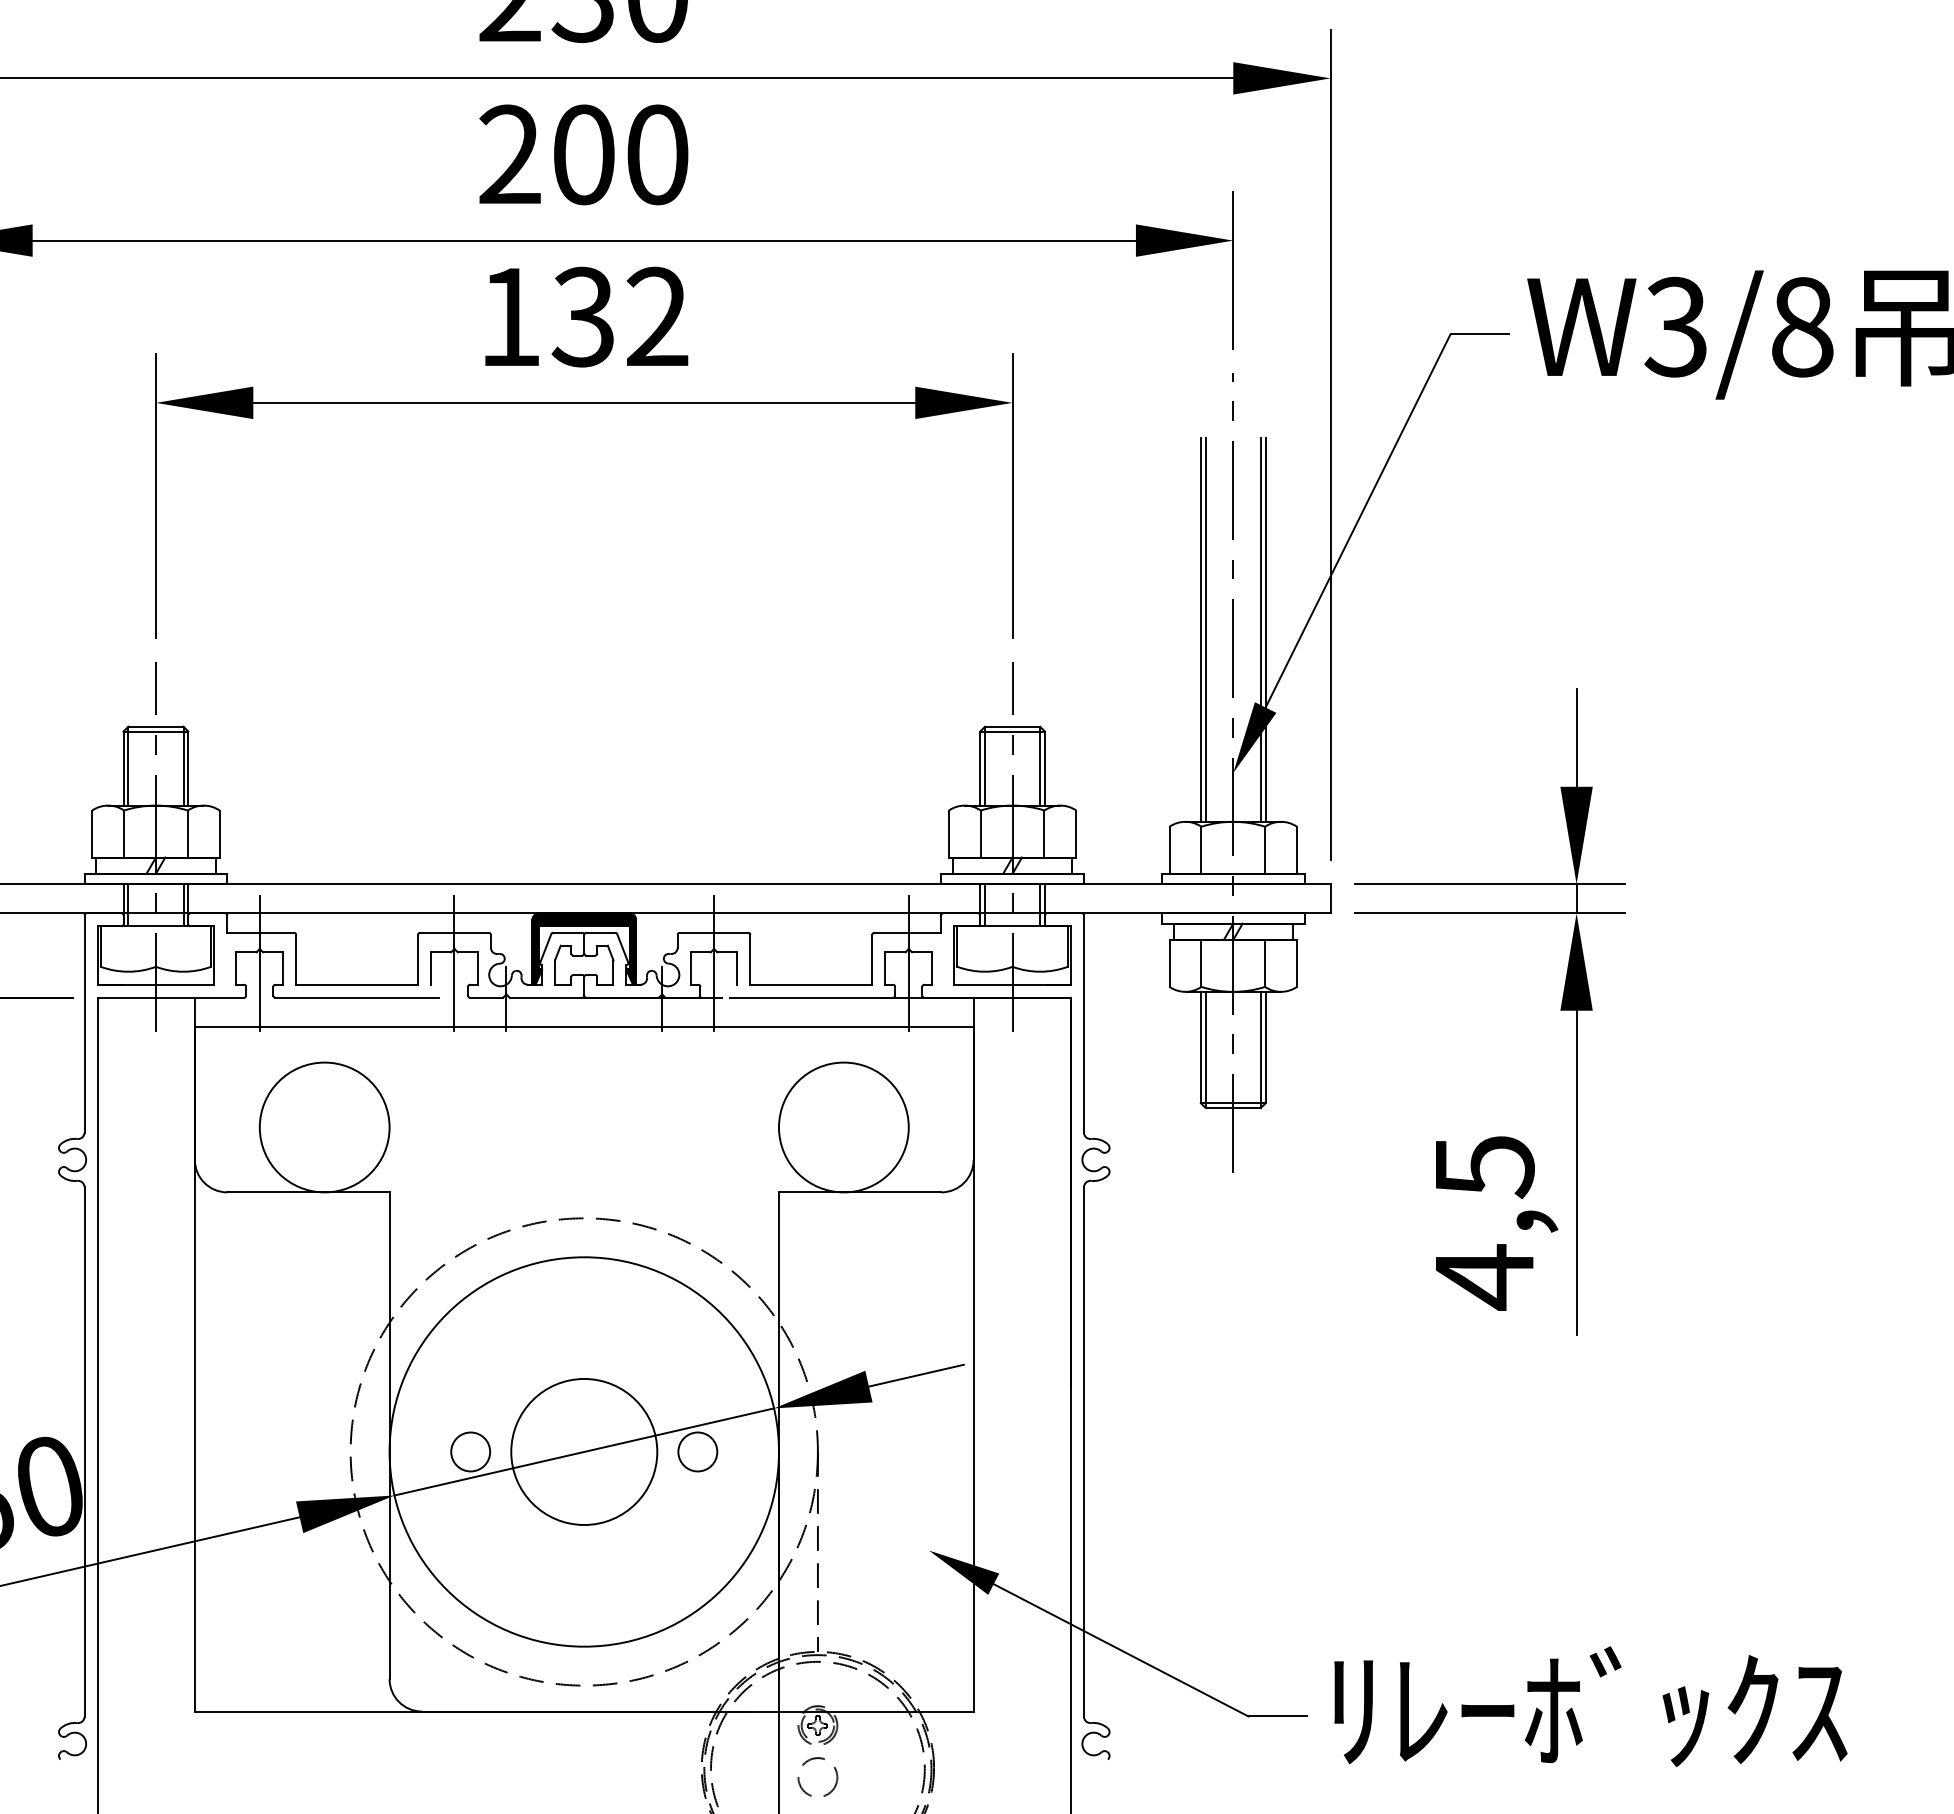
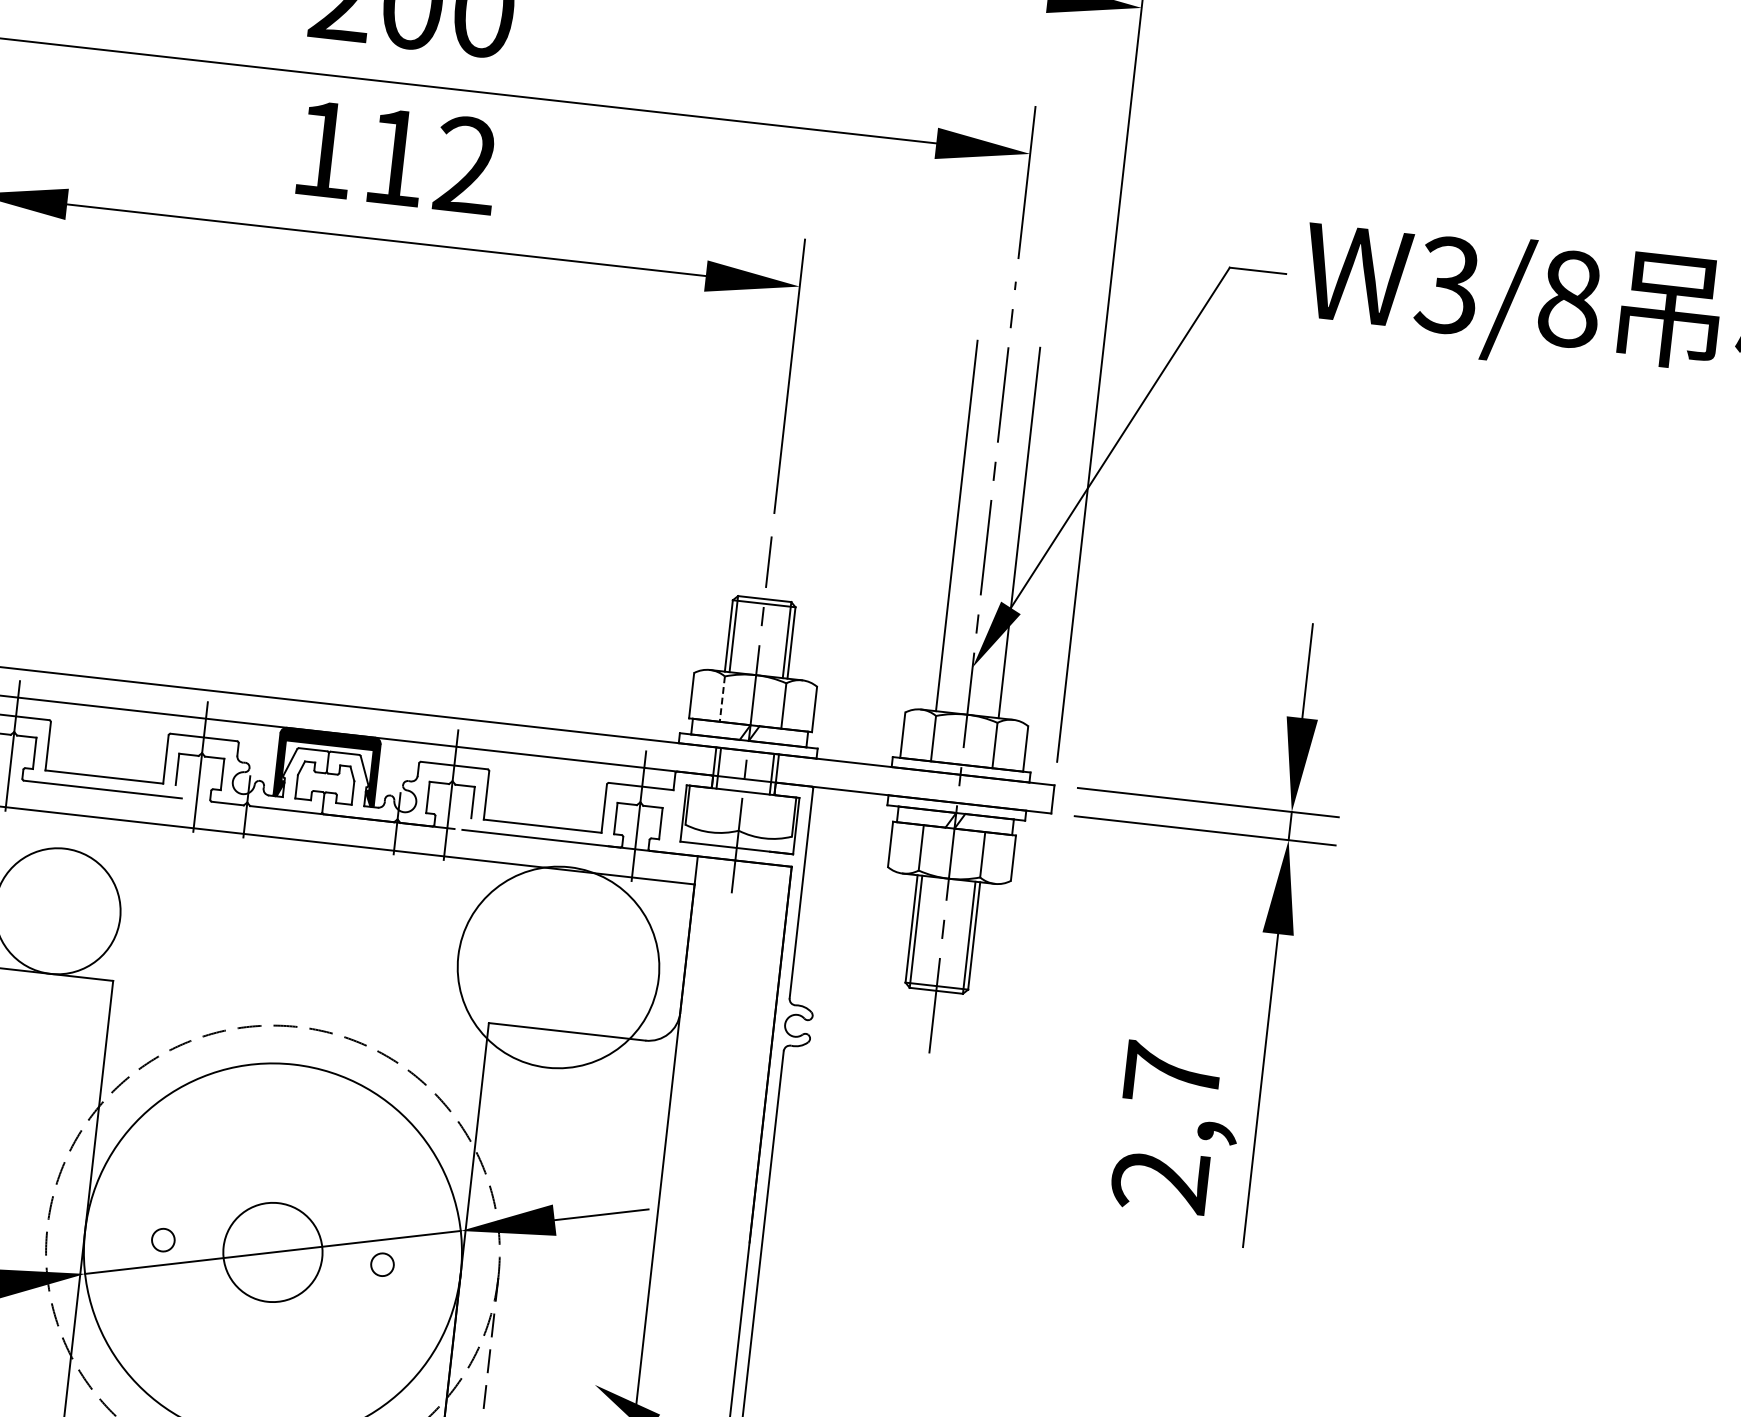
text: (582, 316) -> (394, 156), 132 -> 112
line: (1205, 629) -> (961, 526), removed
line: (1260, 629) -> (1014, 532), removed
line: (980, 834) -> (722, 699), solid -> dashed
circle: (843, 1127) -> (558, 967), size x1.6
text: (1484, 1222) -> (1166, 1128), 4,5 -> 2,7
circle: (470, 1451) -> (163, 1239), size x0.6
circle: (584, 1451) -> (273, 1252), size x0.7
circle: (697, 1451) -> (382, 1264), size x0.6

